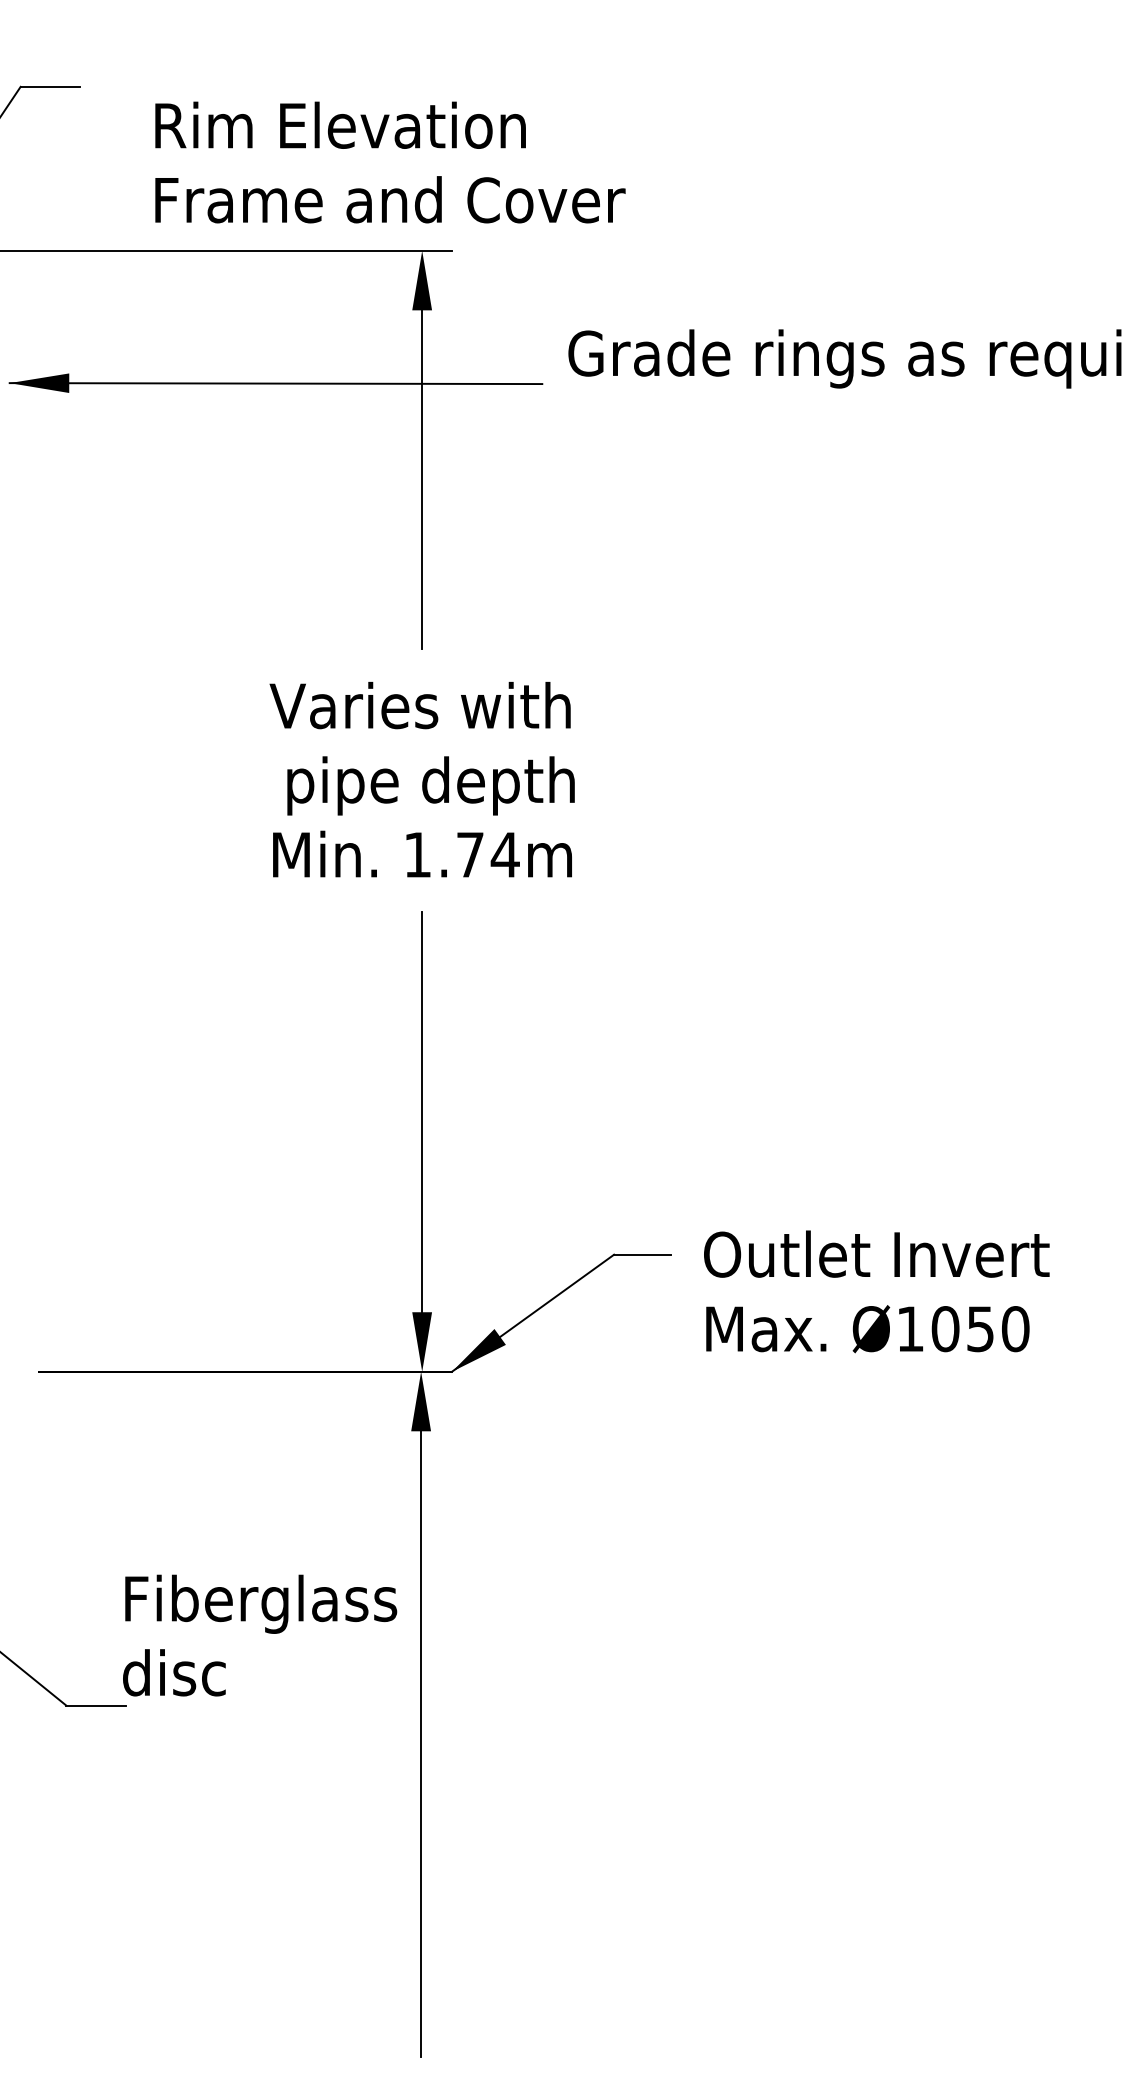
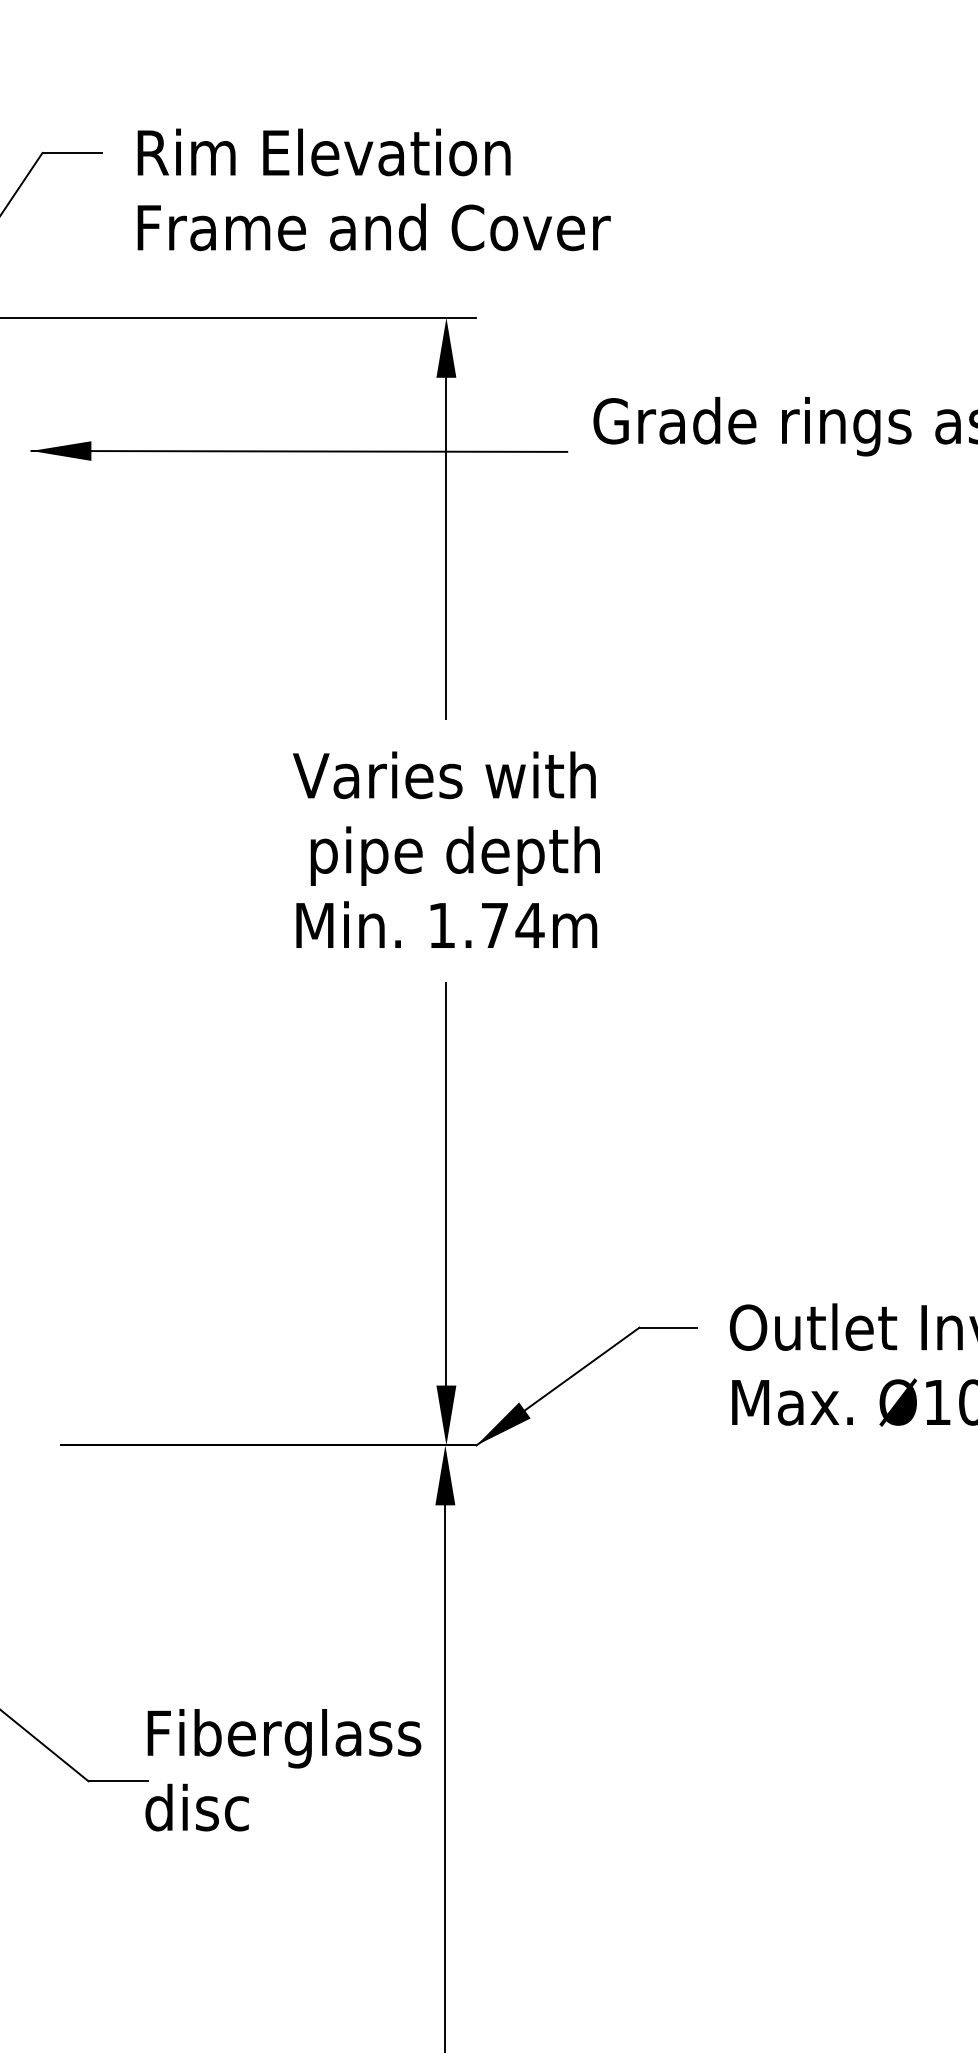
text: (390, 162) -> (374, 189), moved
text: (260, 1635) -> (283, 1770), moved

